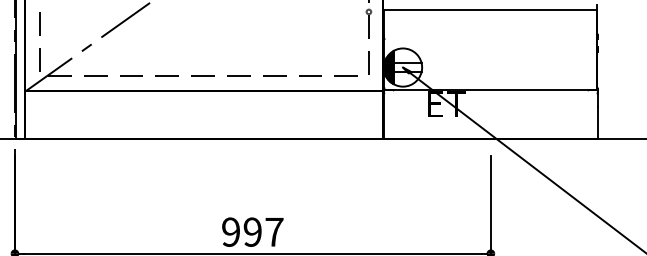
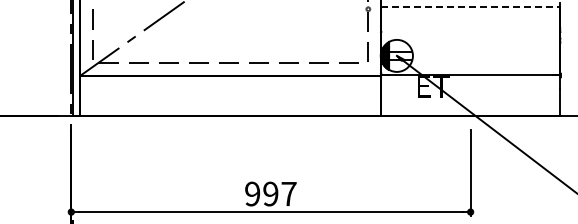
line: (491, 9) -> (471, 7), solid -> dashed

